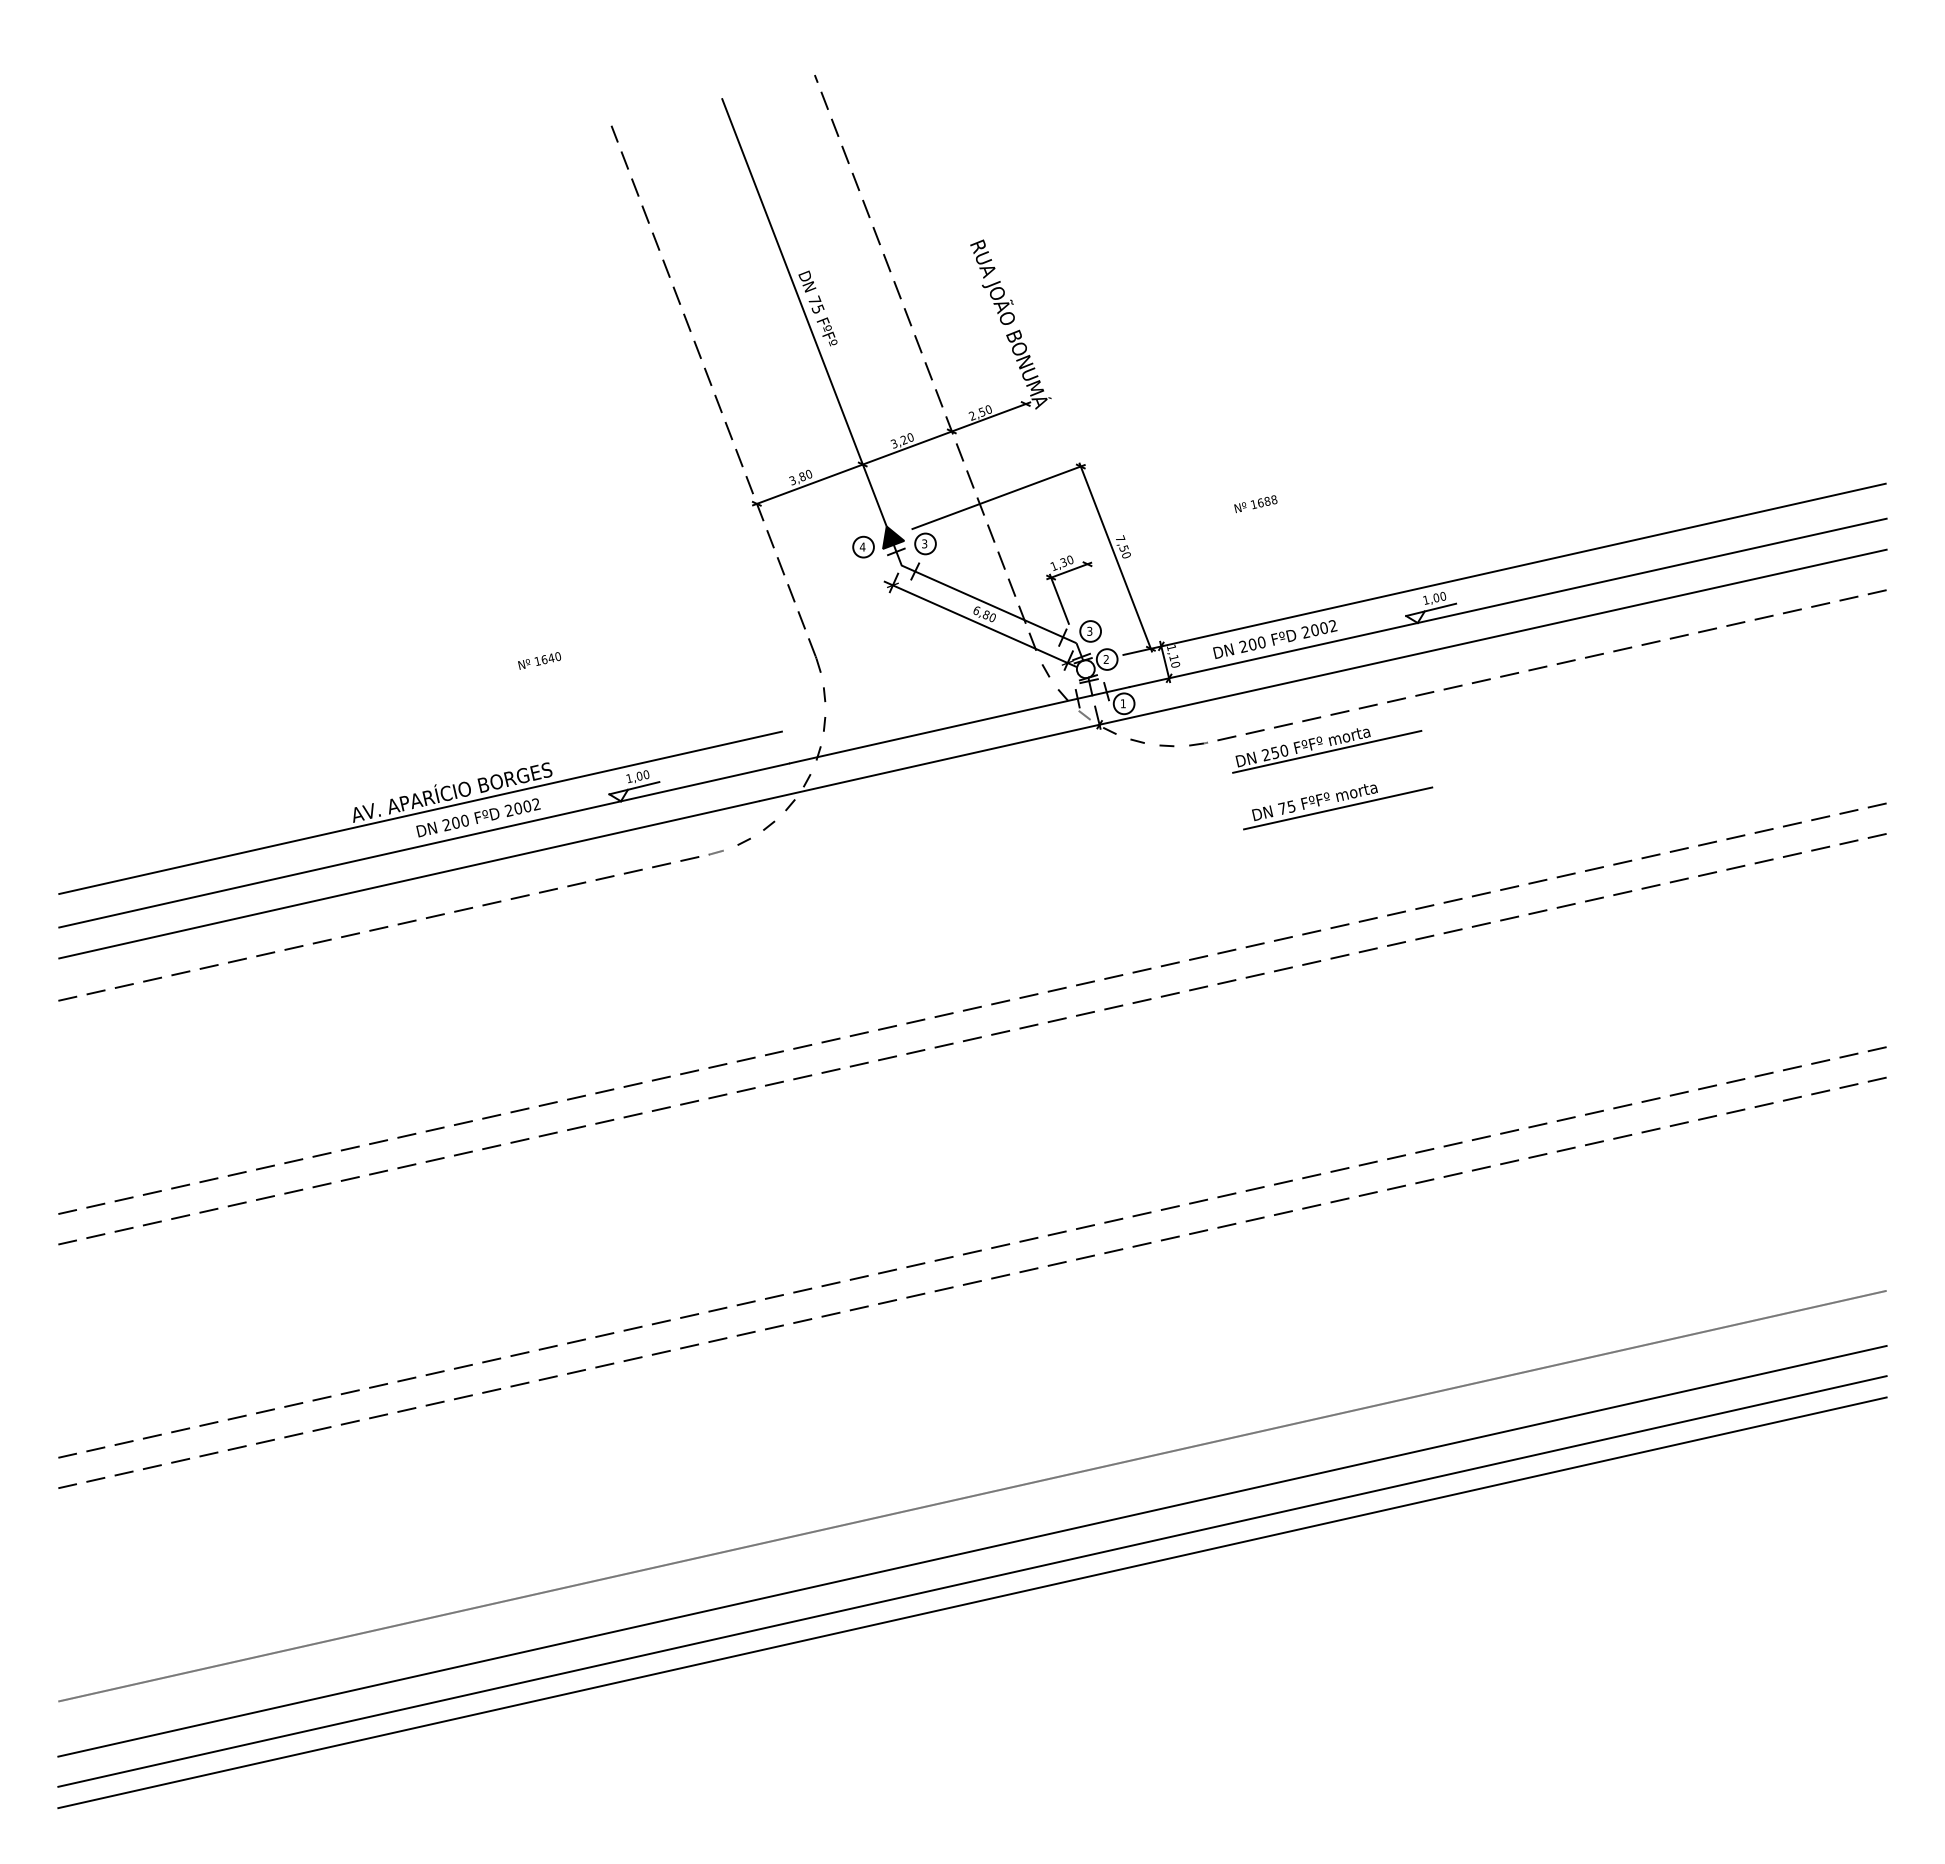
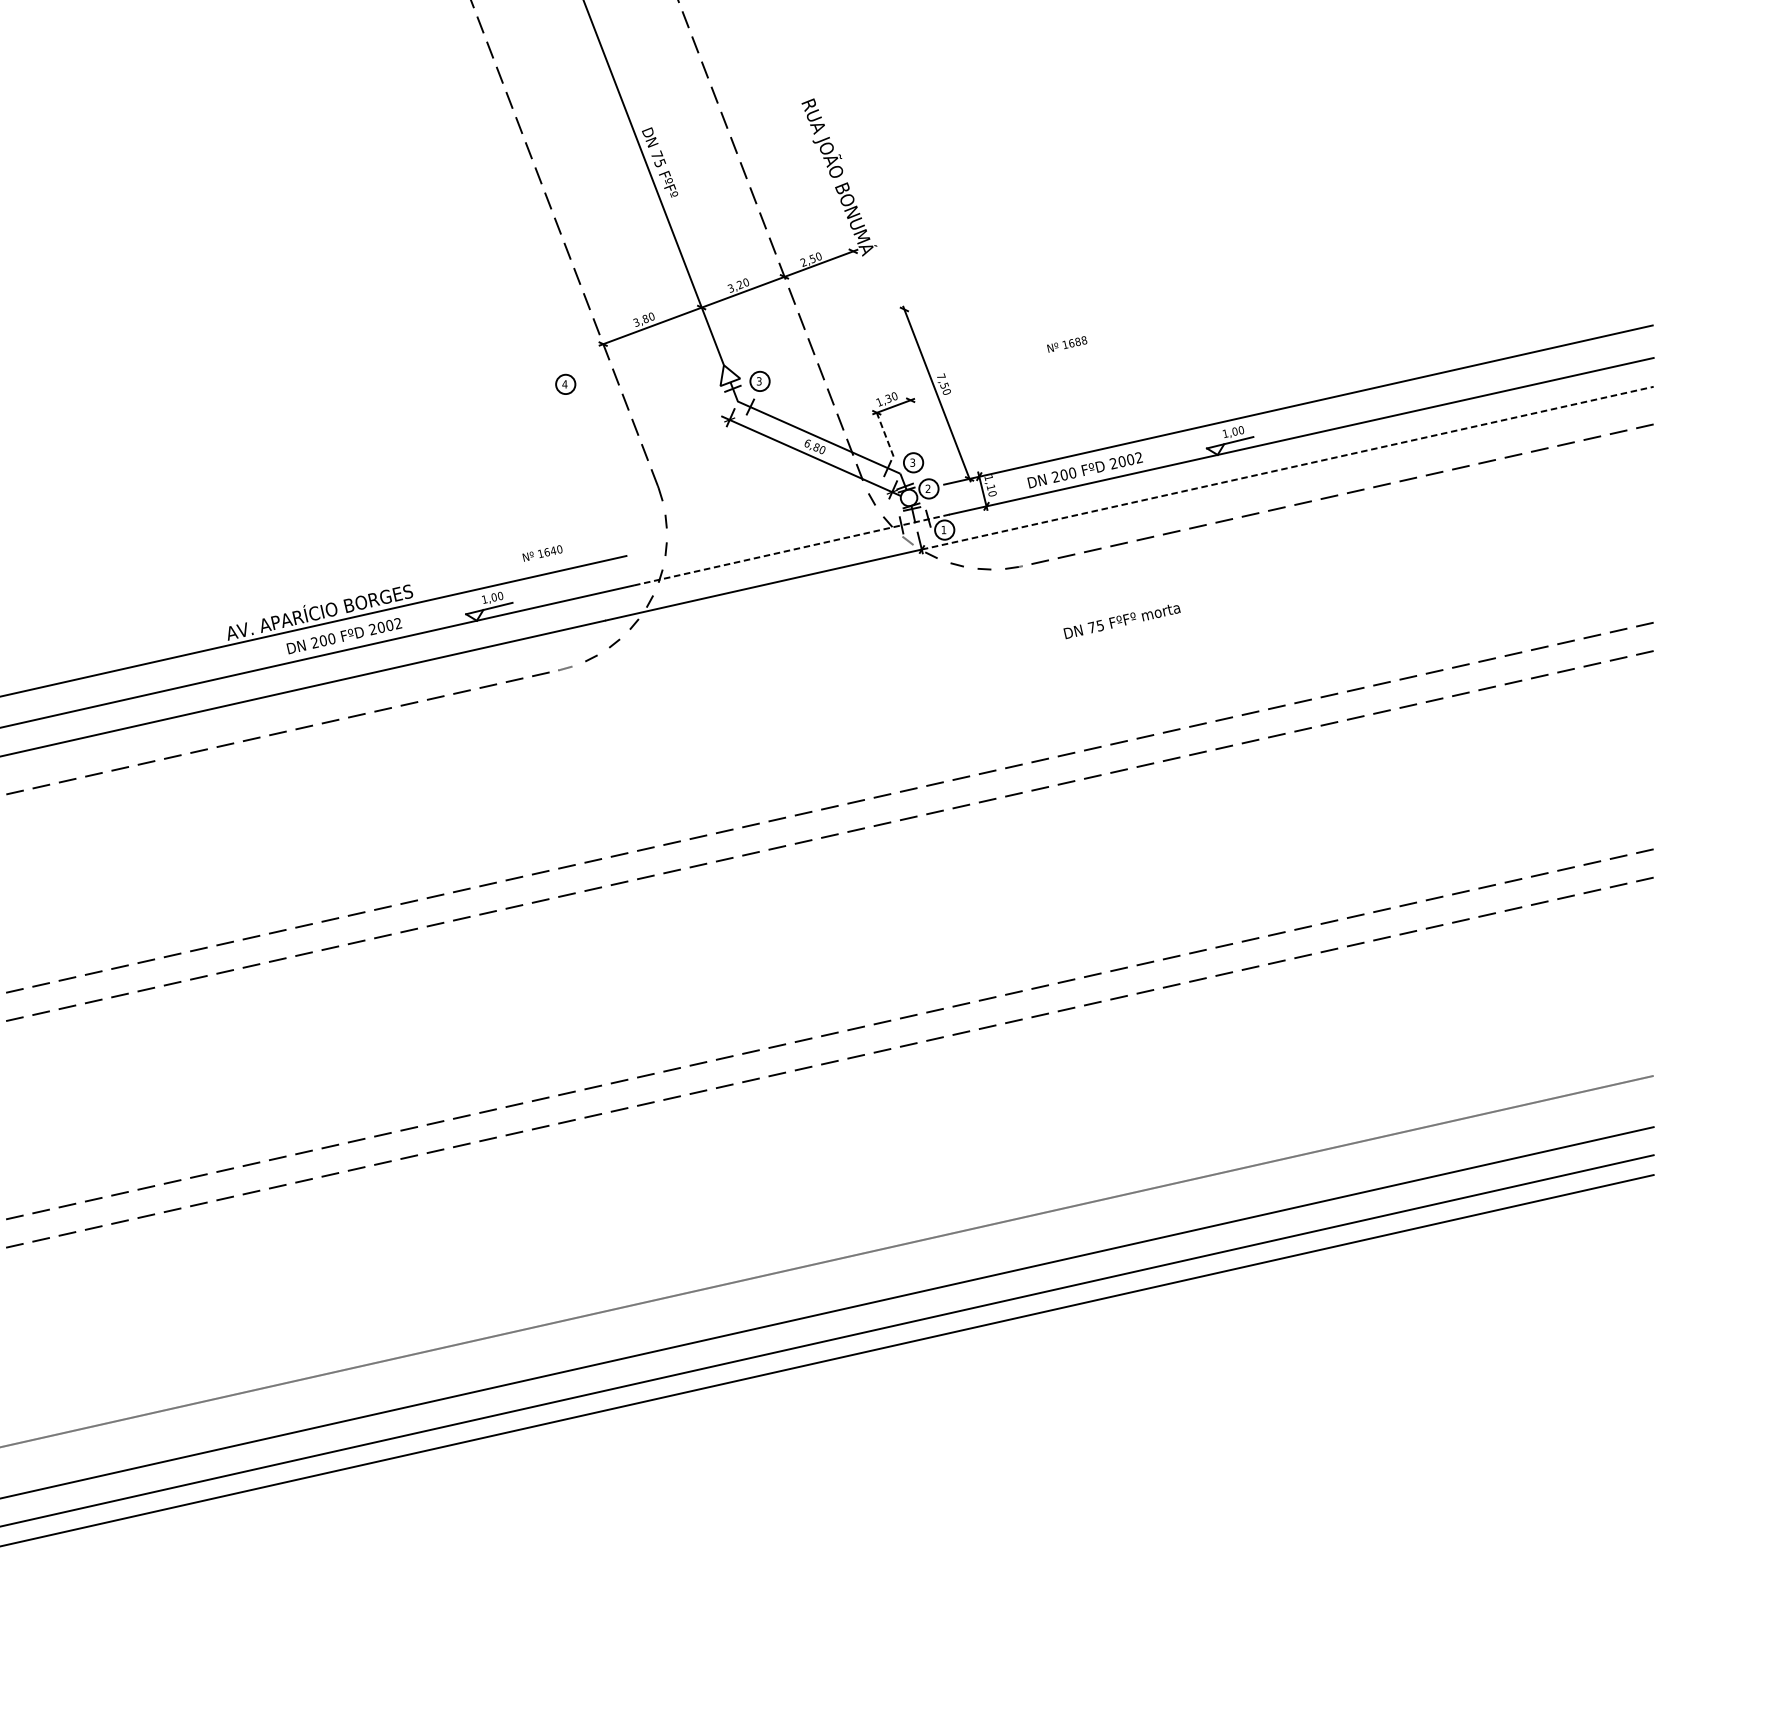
line: (998, 497) -> (827, 338), removed
fill: (893, 537) -> (730, 375), removed
part: (863, 546) -> (565, 383), moved
line: (1059, 598) -> (884, 432), solid -> dashed
line: (1493, 637) -> (1288, 468), solid -> dashed
text: (539, 660) -> (542, 553), moved
line: (960, 725) -> (792, 550), solid -> dashed
part: (1327, 750) -> (1133, 573), removed
line: (1338, 808) -> (1144, 627), removed

